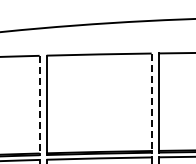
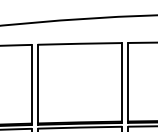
line: (151, 102) -> (122, 82), dashed -> solid
line: (39, 104) -> (31, 84), dashed -> solid

